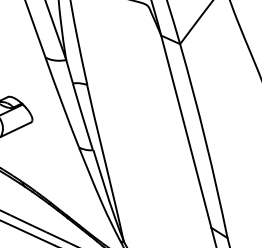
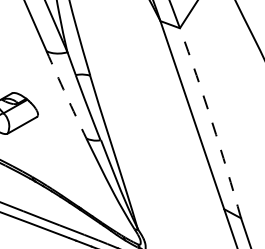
arc: (62, 103) -> (66, 95), solid -> dashed
arc: (205, 140) -> (212, 122), solid -> dashed

